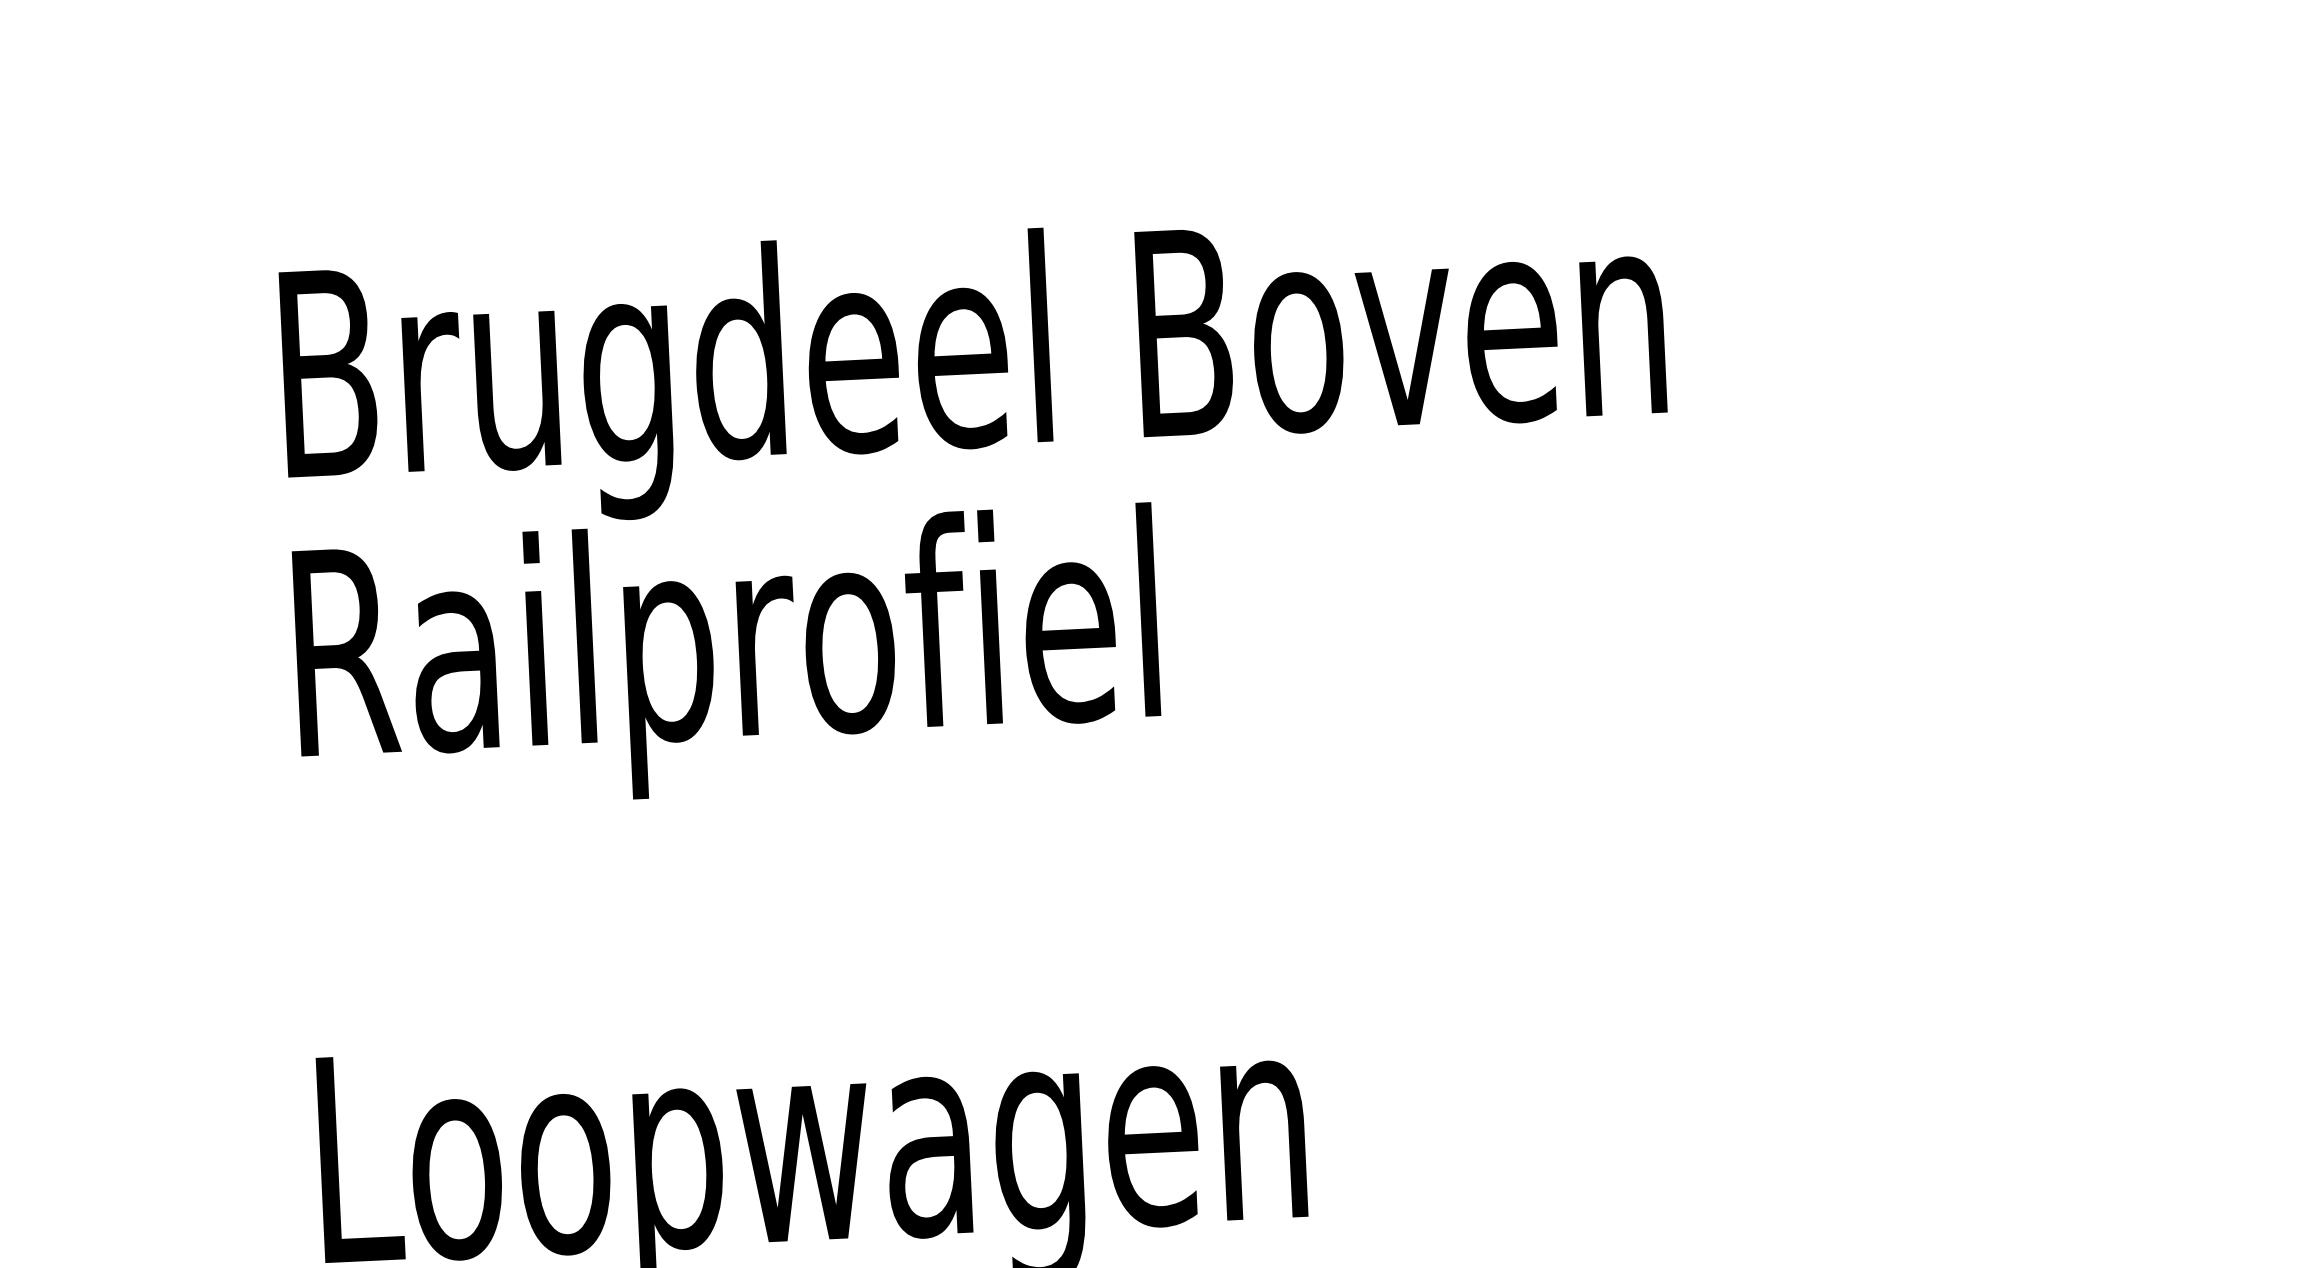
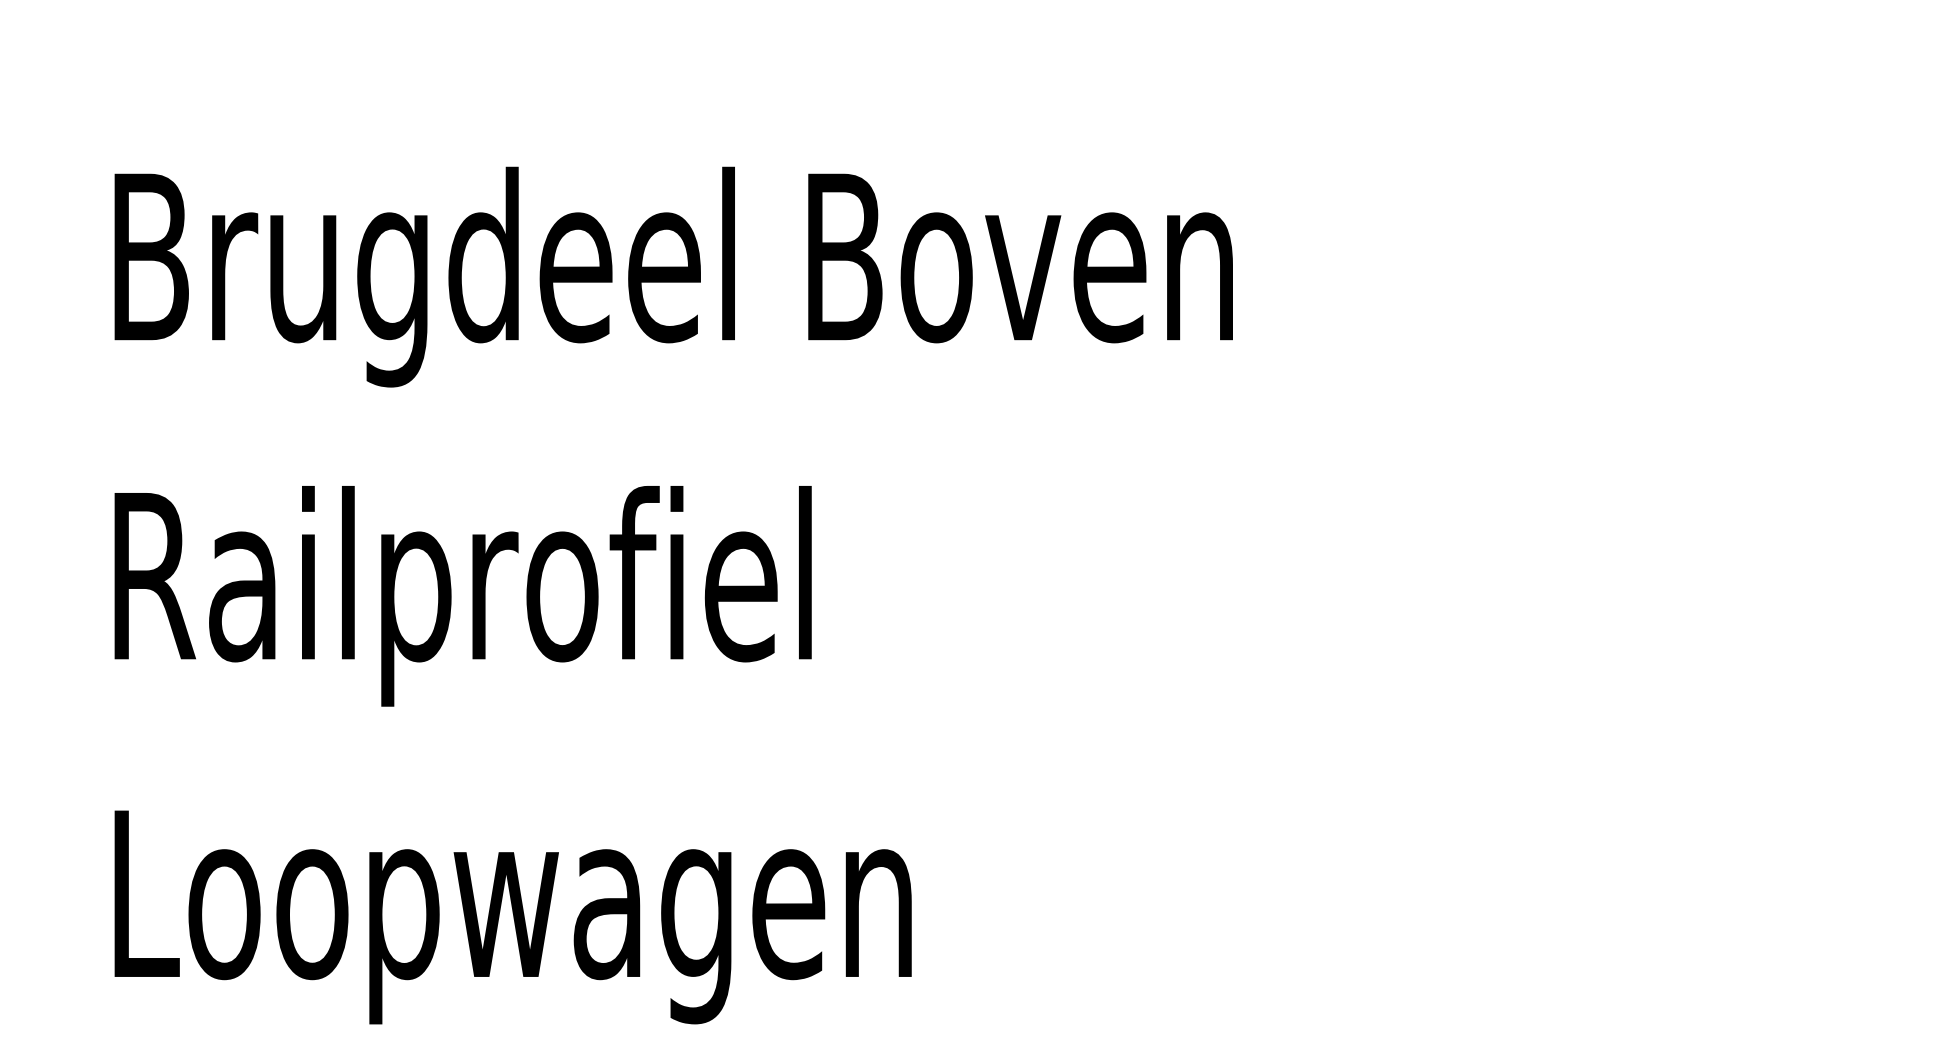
text: (726, 658) -> (462, 596), moved

